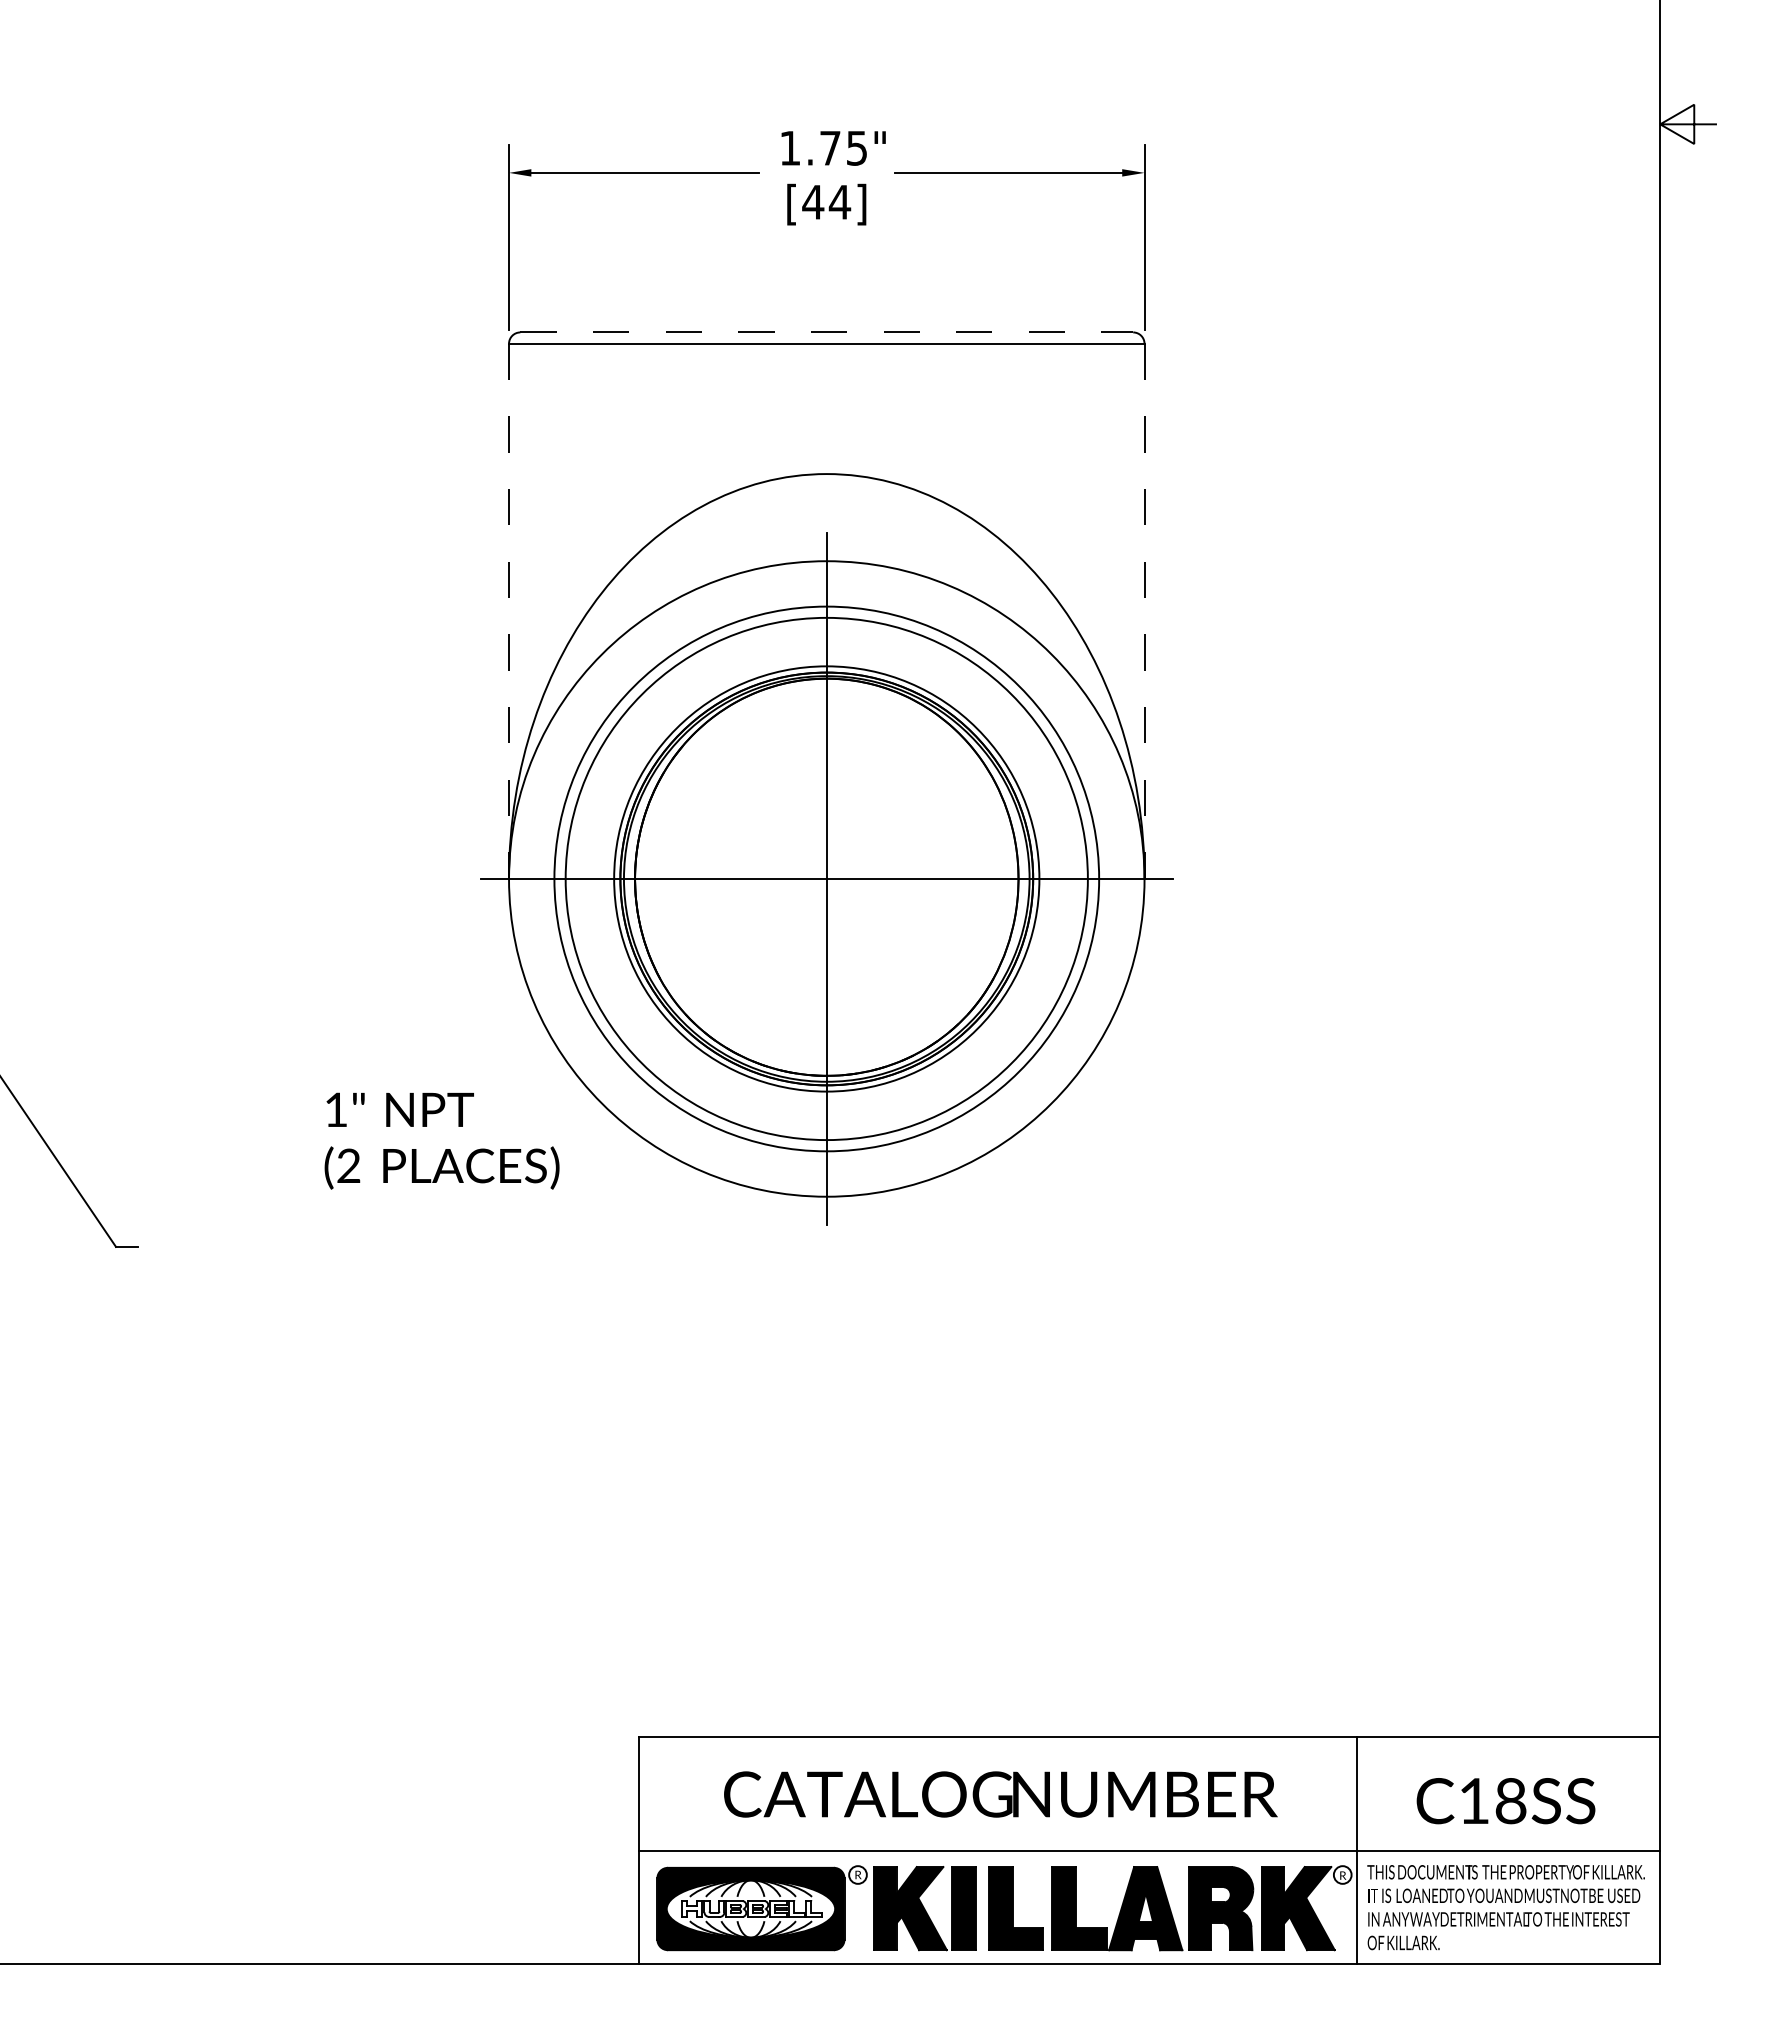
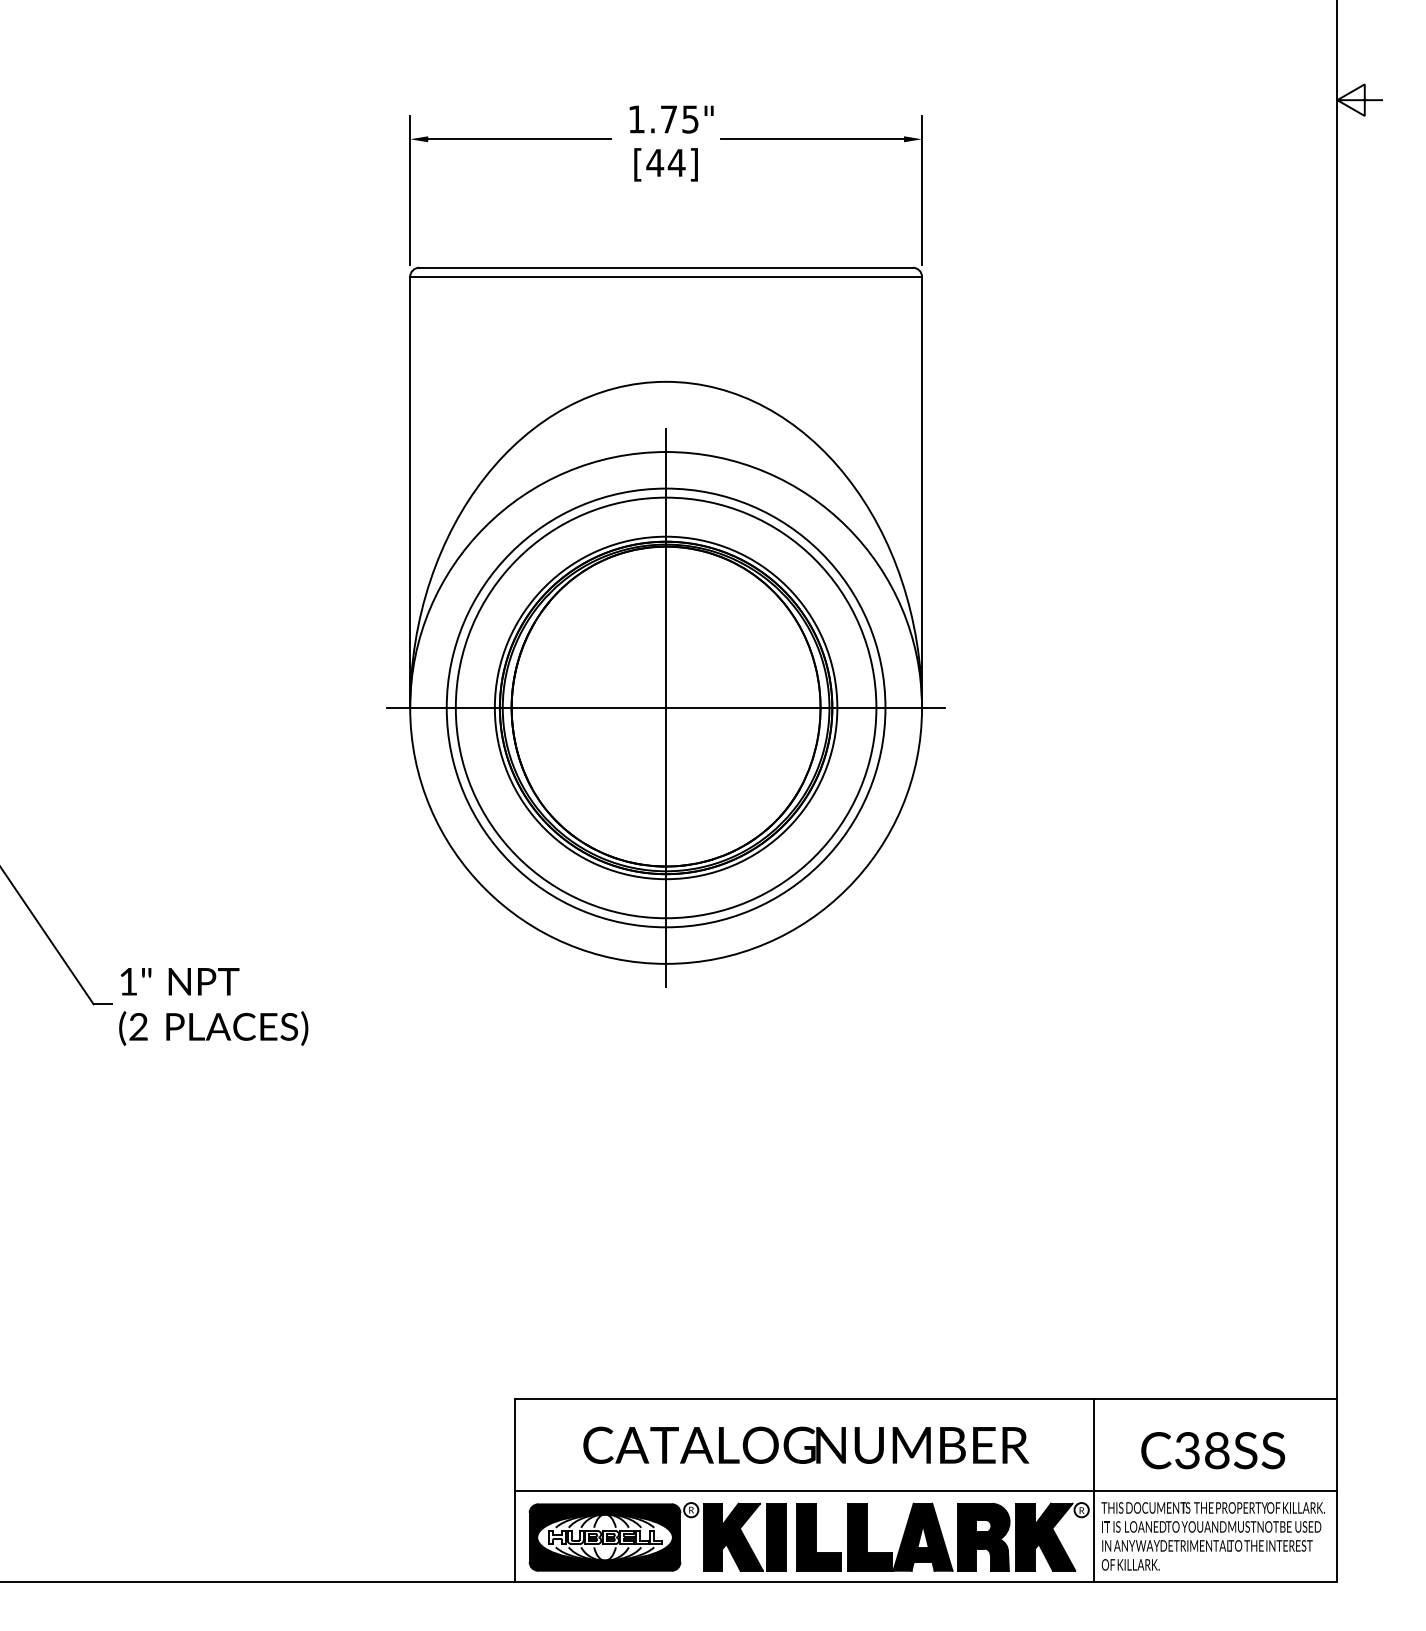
line: (827, 332) -> (666, 267), dashed -> solid
line: (509, 611) -> (410, 492), dashed -> solid
line: (1144, 611) -> (922, 492), dashed -> solid
text: (441, 1140) -> (213, 1006), moved
text: (1474, 1801) -> (1187, 1450), C18SS -> C38SS

